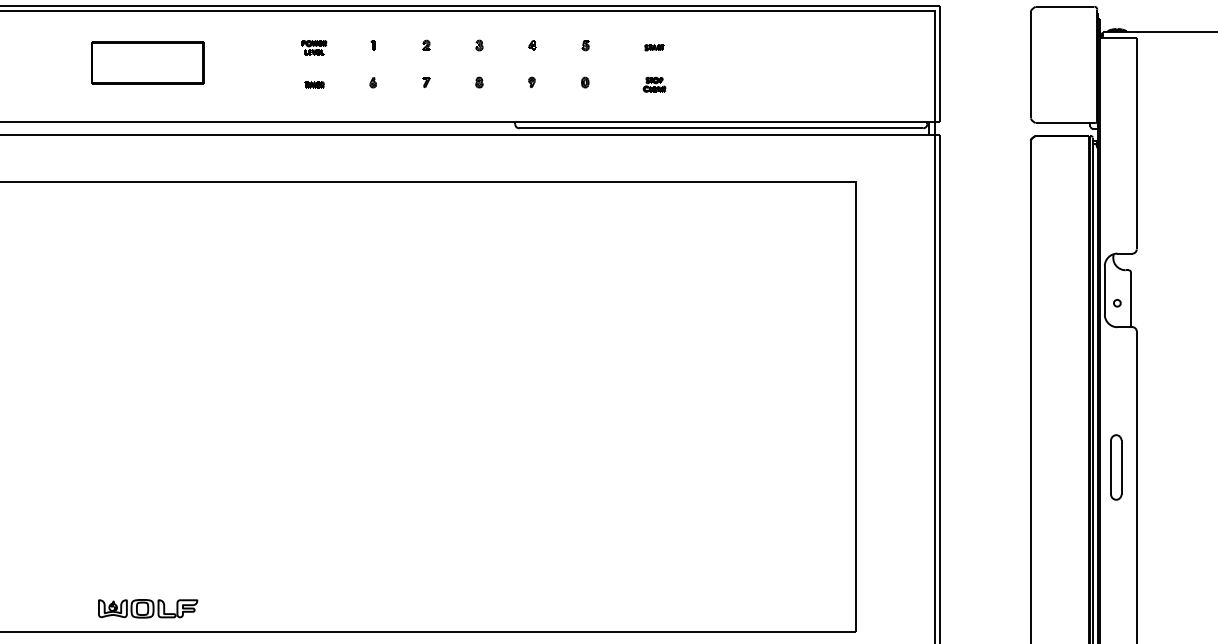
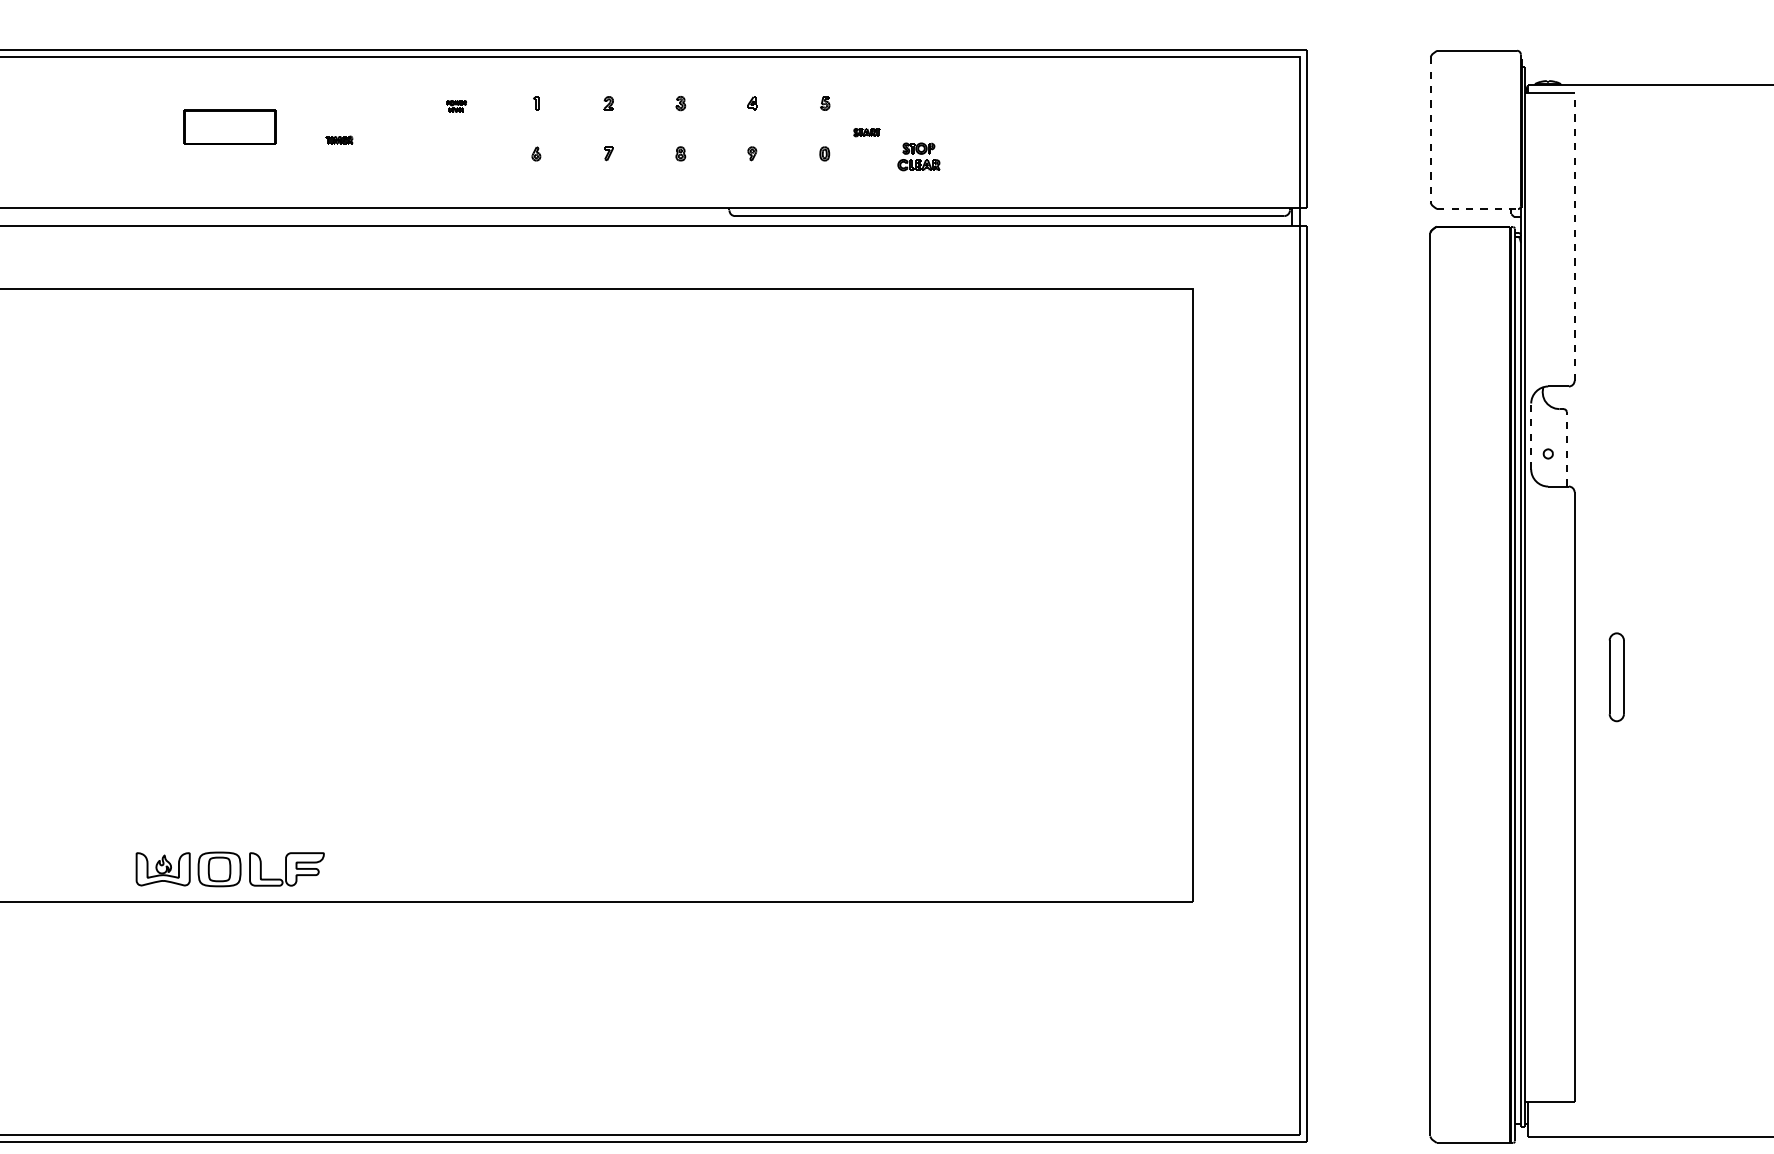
part: (314, 47) -> (456, 106), size x0.6
part: (654, 47) -> (866, 132), moved
part: (148, 62) -> (230, 126), size x0.6
line: (1030, 64) -> (1430, 129), solid -> dashed
part: (314, 84) -> (339, 139), moved
part: (654, 84) -> (918, 156), size x1.4
line: (1066, 123) -> (1478, 209), solid -> dashed
line: (1136, 143) -> (1574, 236), solid -> dashed
line: (1105, 290) -> (1531, 436), solid -> dashed
line: (1130, 299) -> (1566, 448), solid -> dashed
part: (1116, 467) -> (1616, 677), moved
part: (148, 608) -> (230, 869), size x1.4

